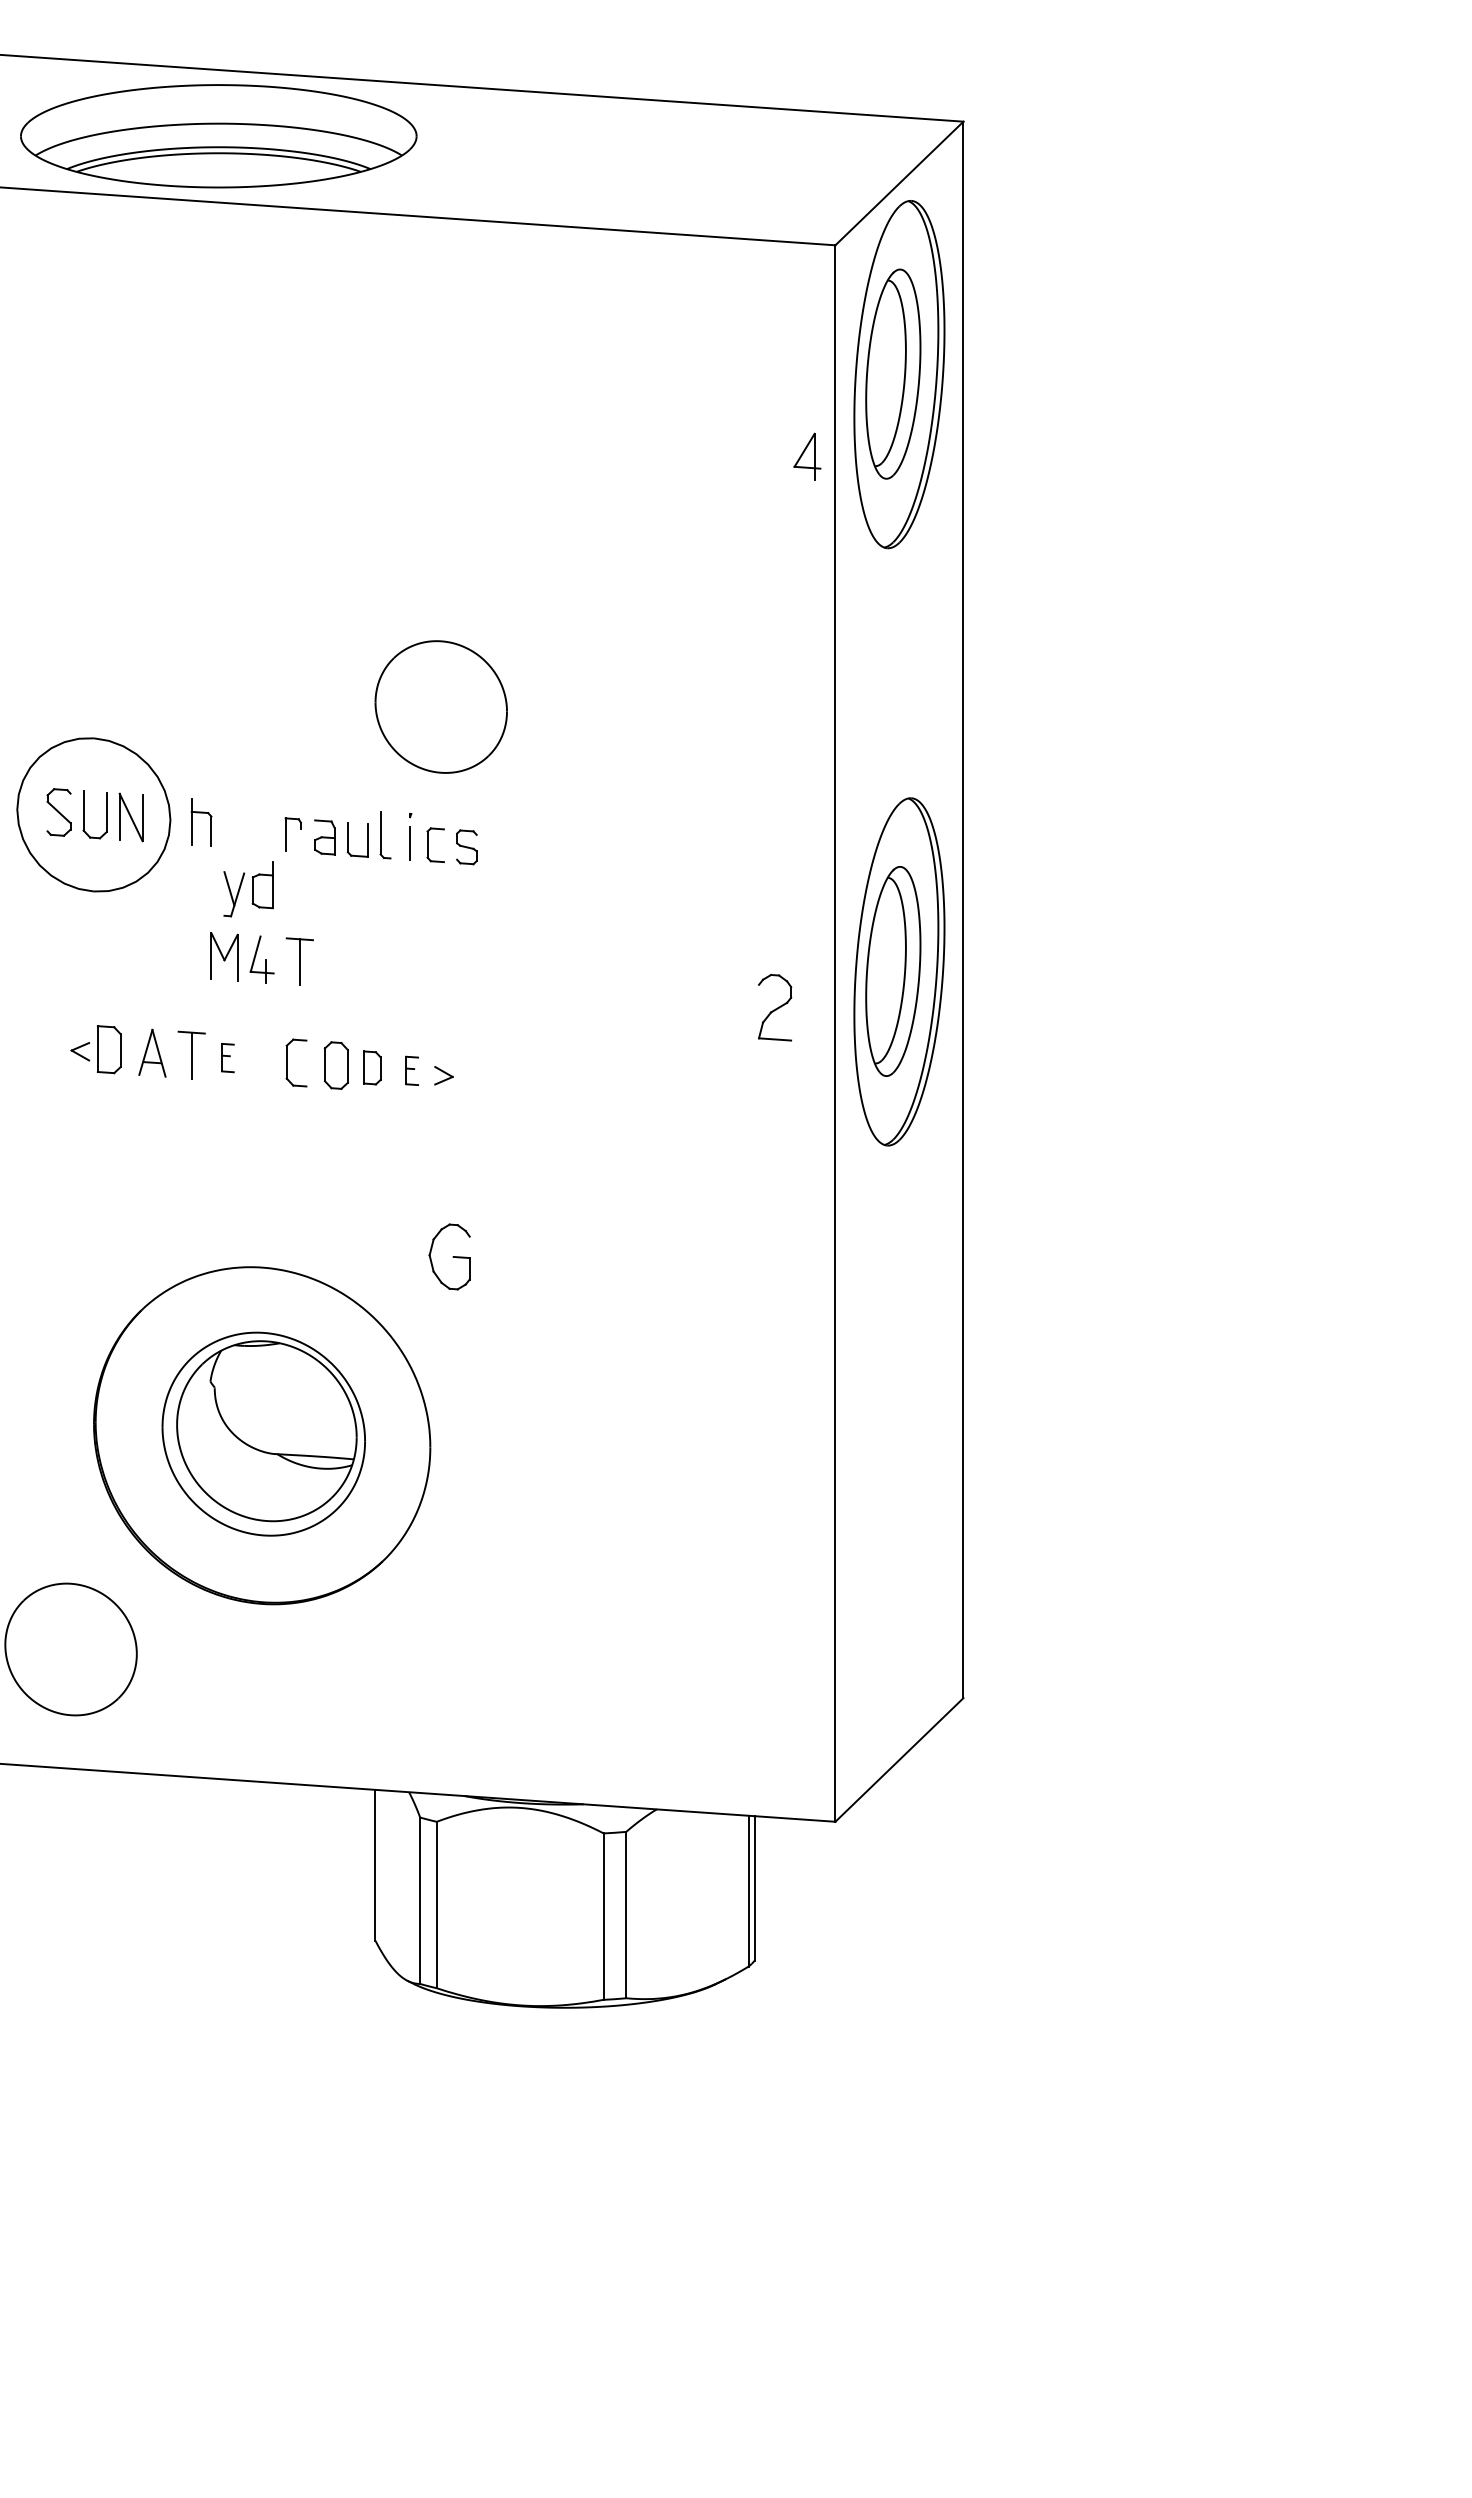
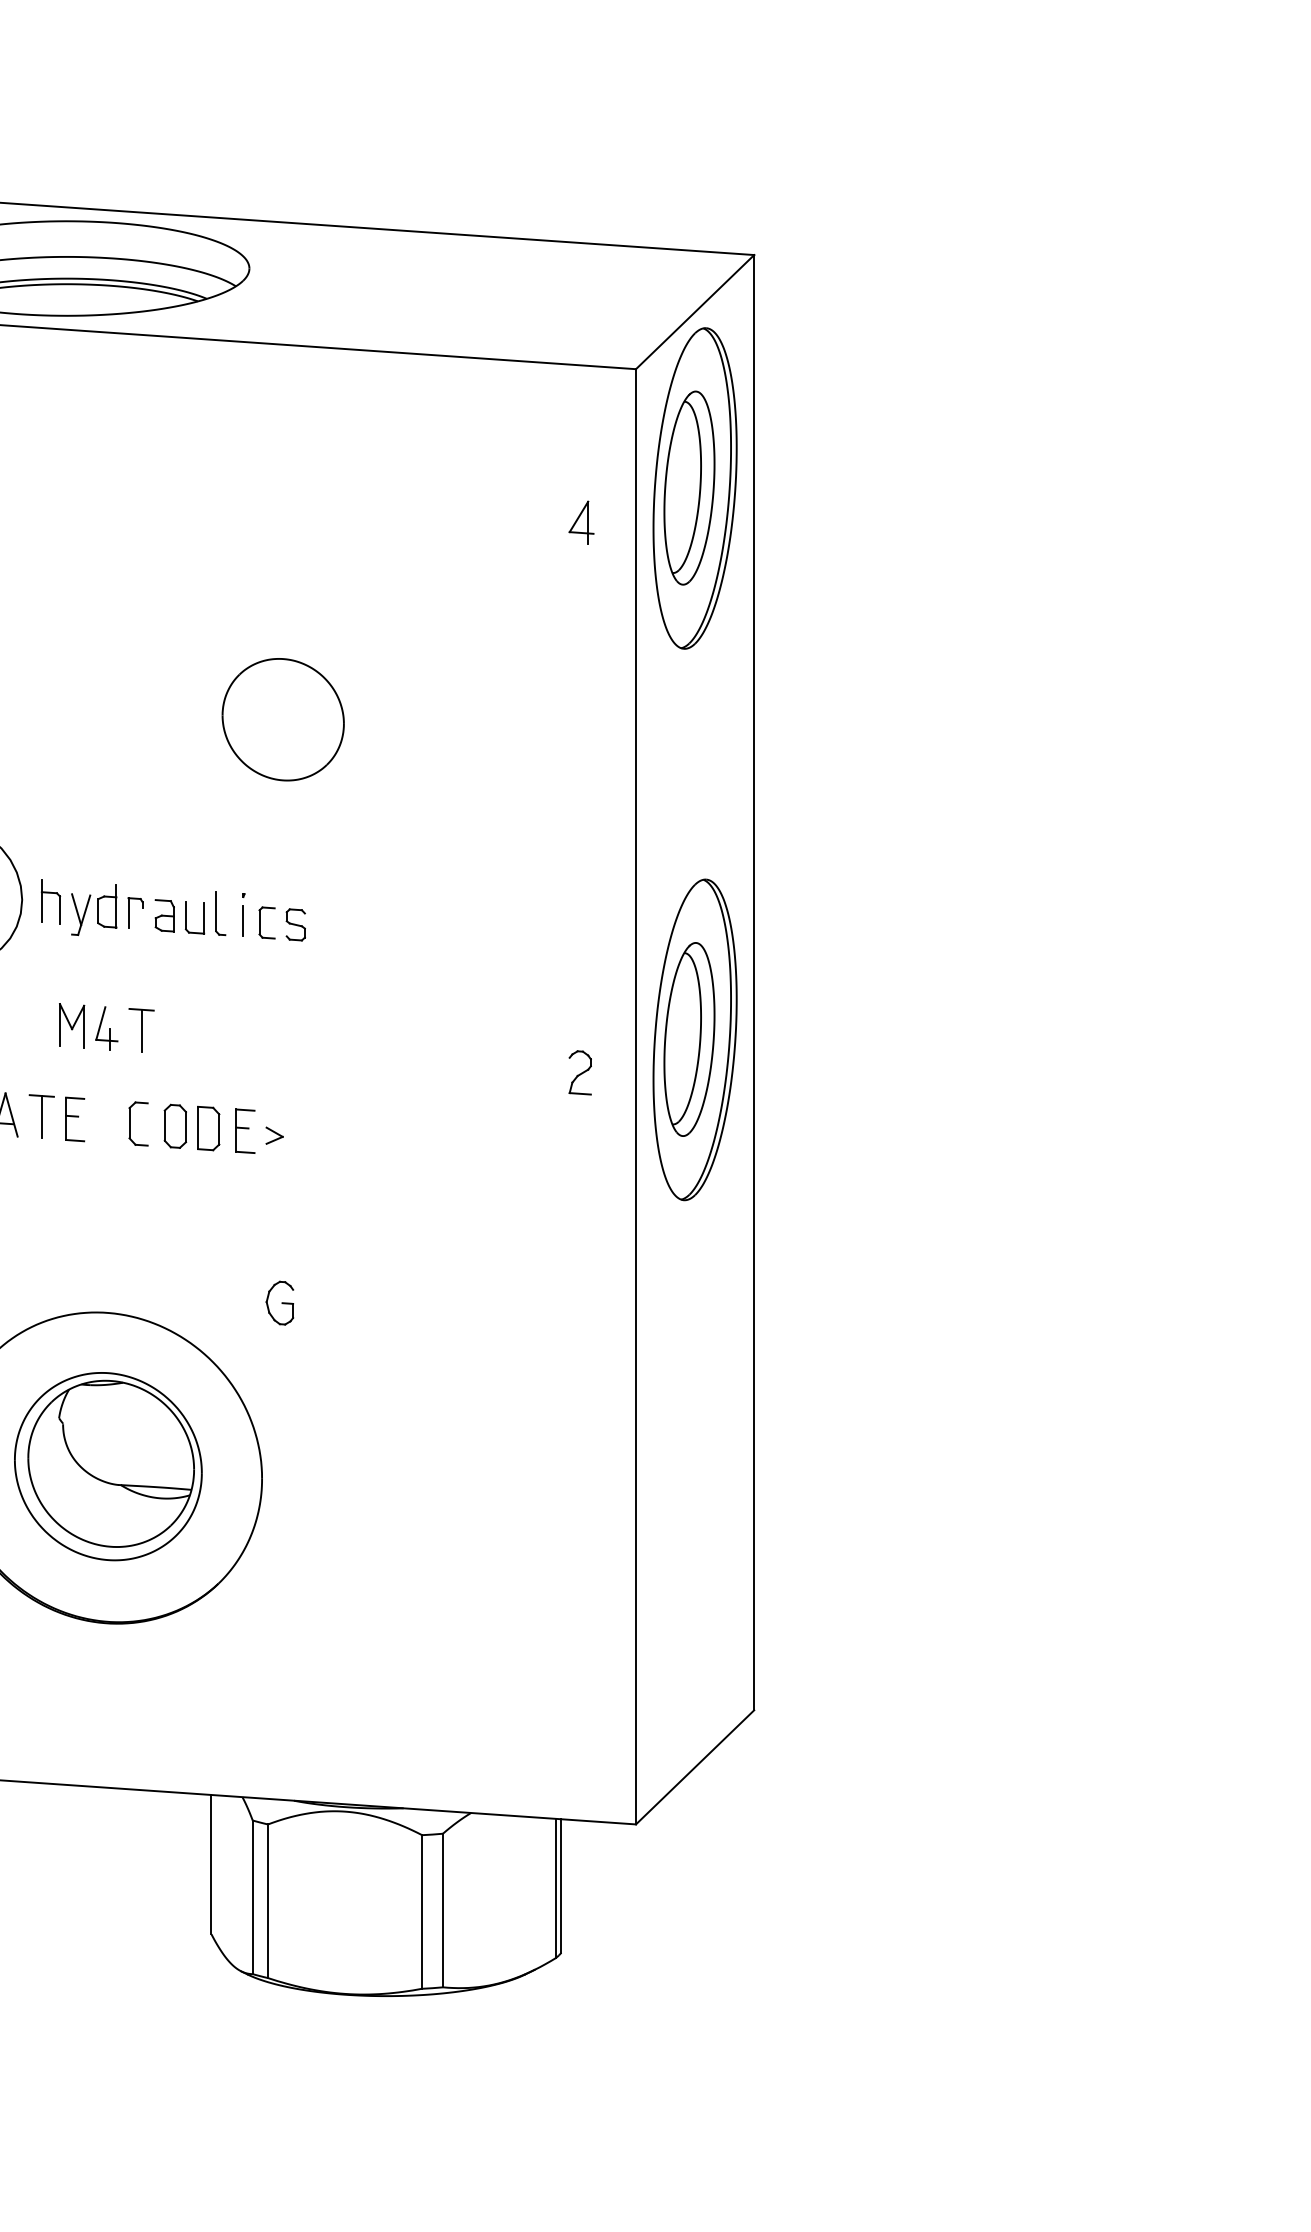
part: (807, 456) -> (581, 522), moved
part: (440, 706) -> (282, 719), moved
part: (248, 889) -> (94, 910), moved
part: (774, 1007) -> (579, 1072), size x0.71
part: (227, 1057) -> (74, 1118), size x1.67
part: (372, 1067) -> (208, 1128), size x1.43
part: (411, 1070) -> (244, 1130), size x1.67
part: (449, 1257) -> (279, 1303), size x0.71

